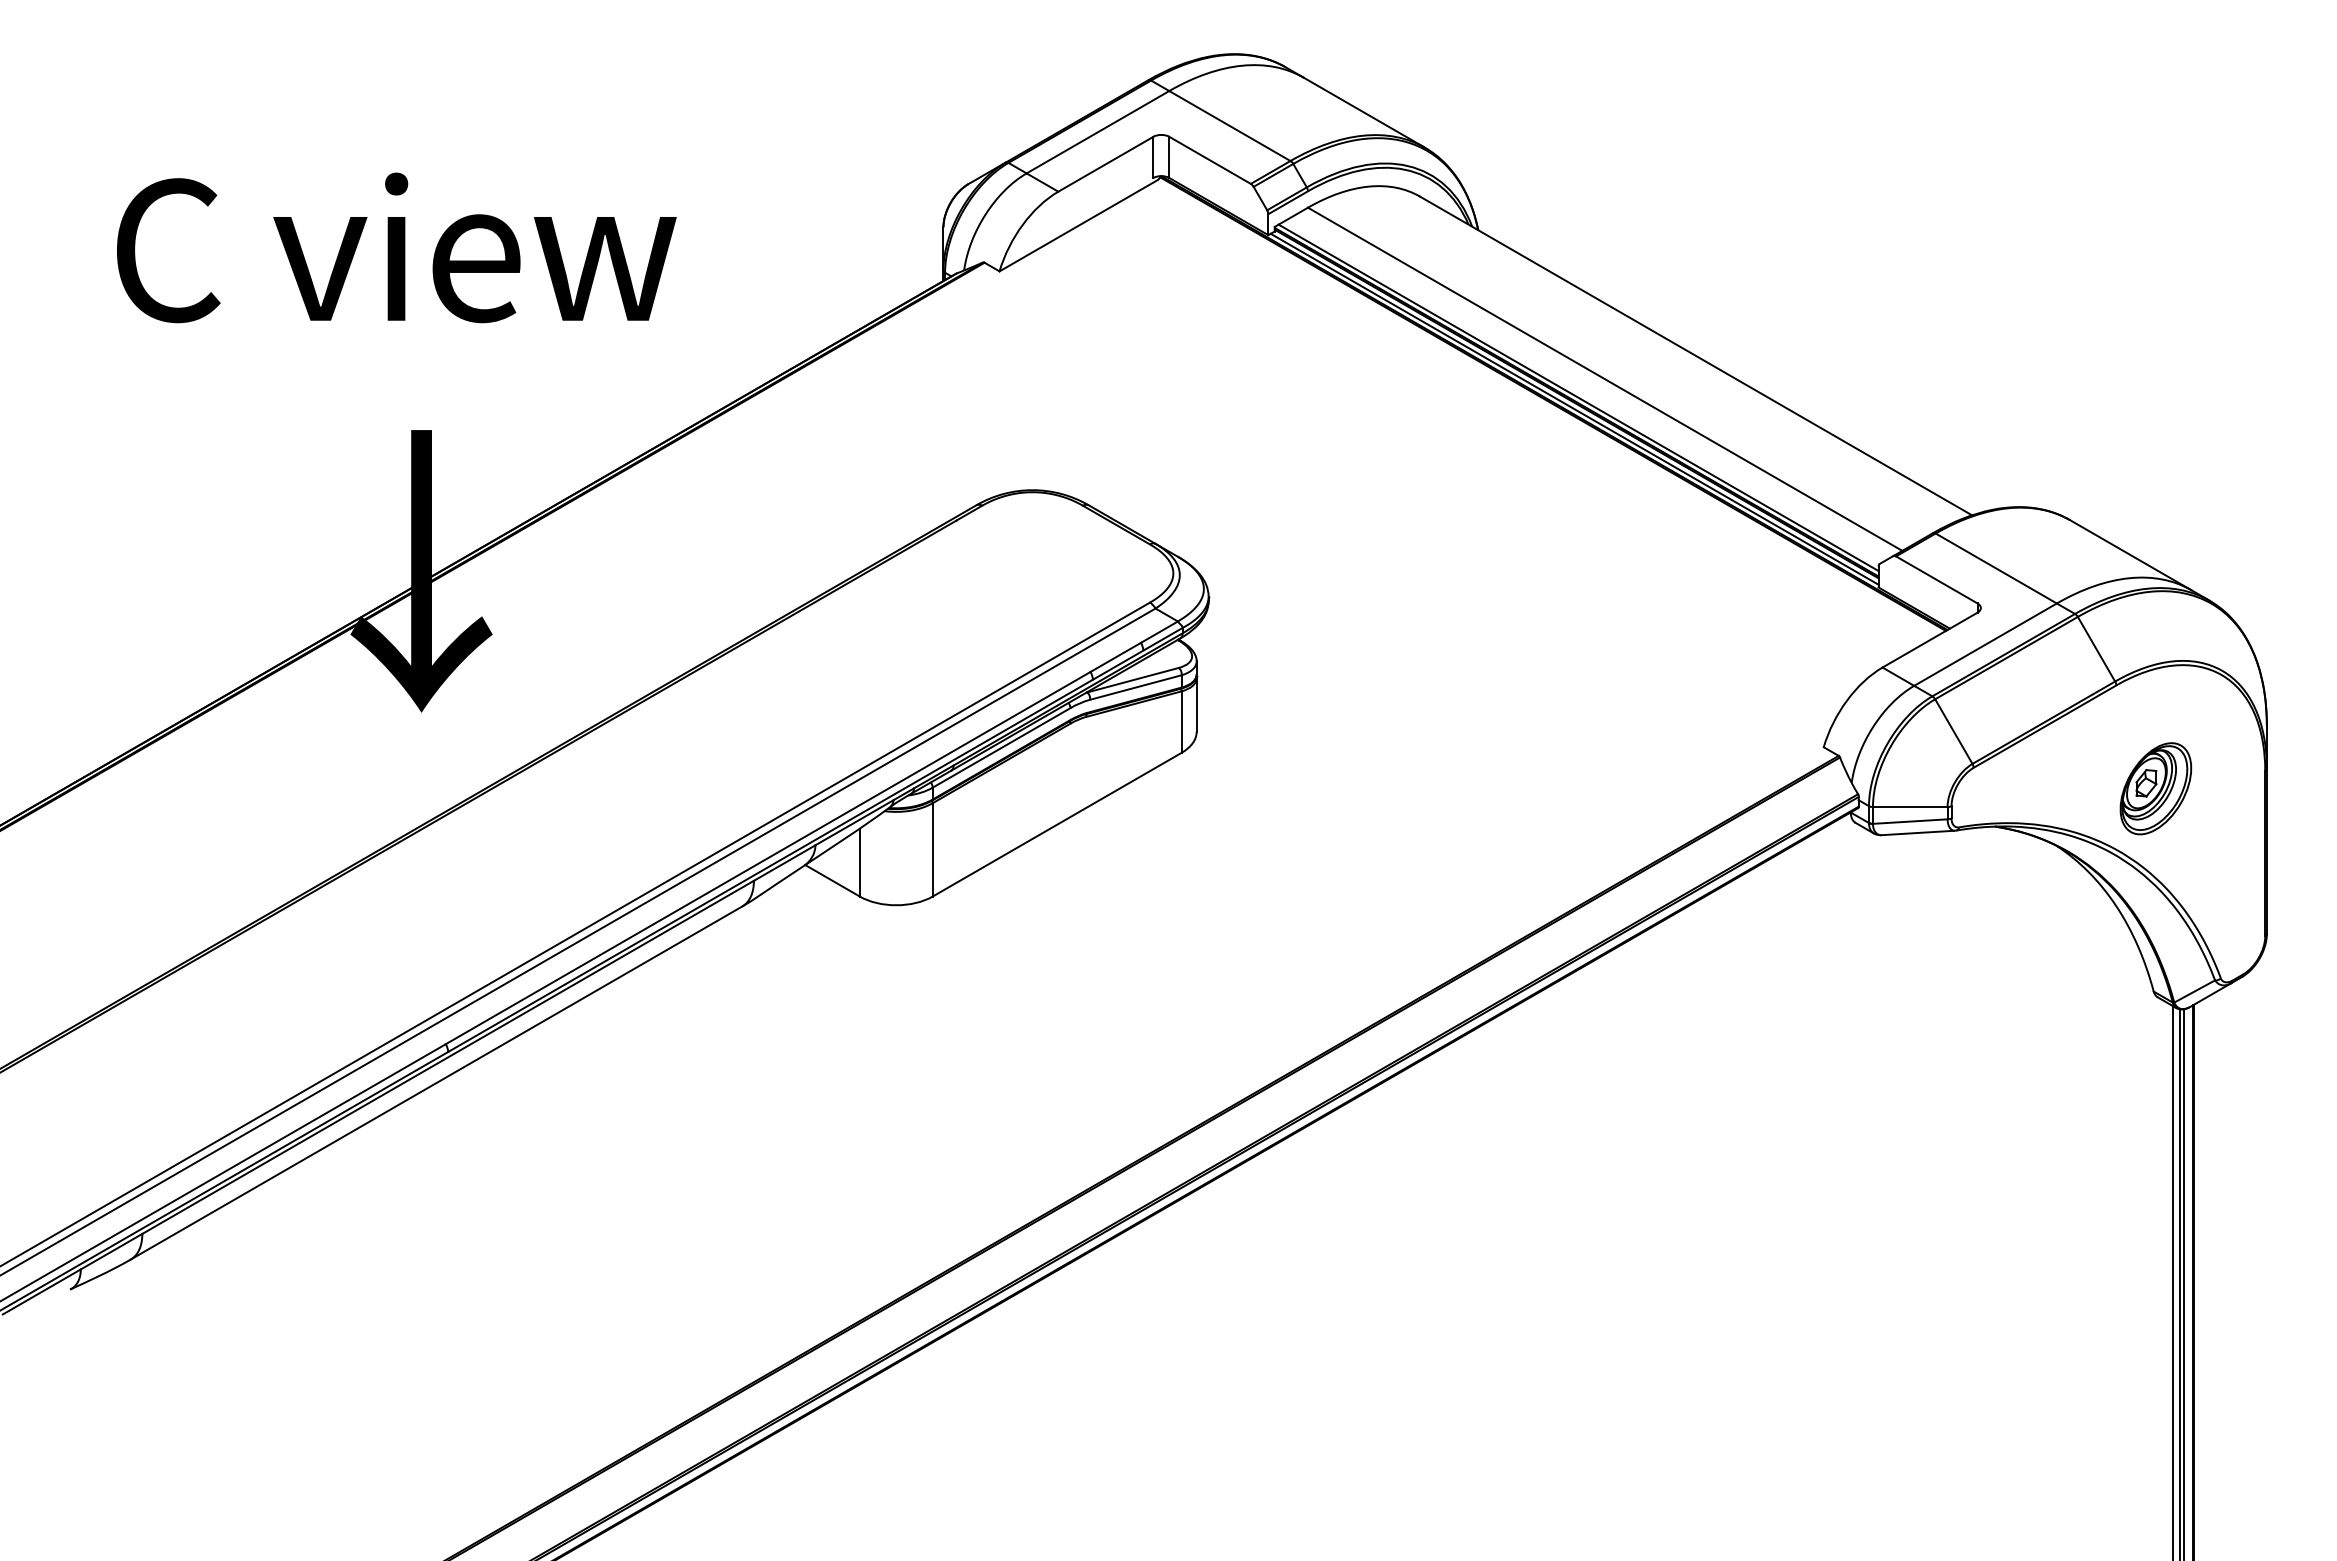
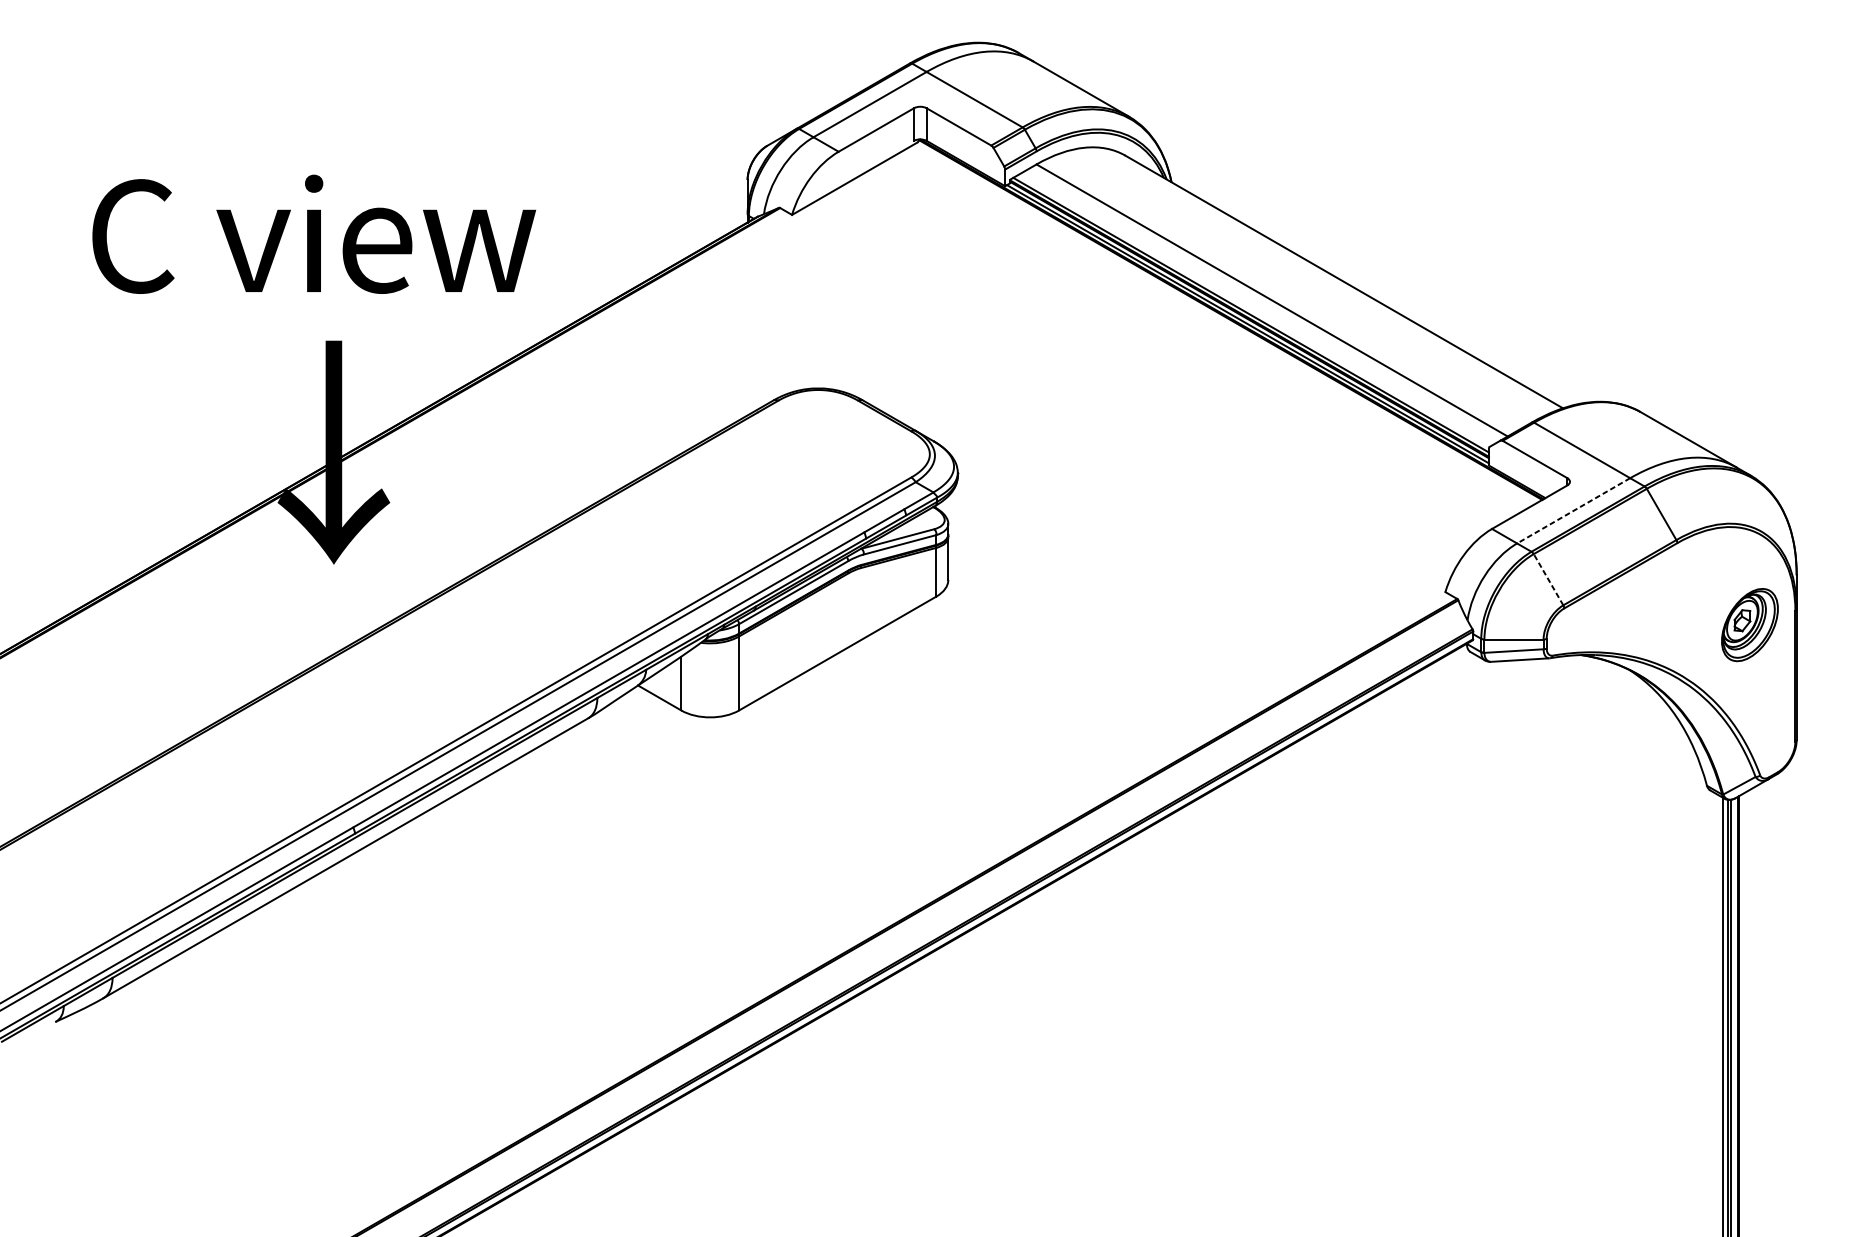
text: (396, 247) -> (314, 234), moved
line: (1985, 644) -> (1573, 510), solid -> dashed
line: (1953, 731) -> (1548, 579), solid -> dashed
part: (2155, 788) -> (1749, 624), moved

